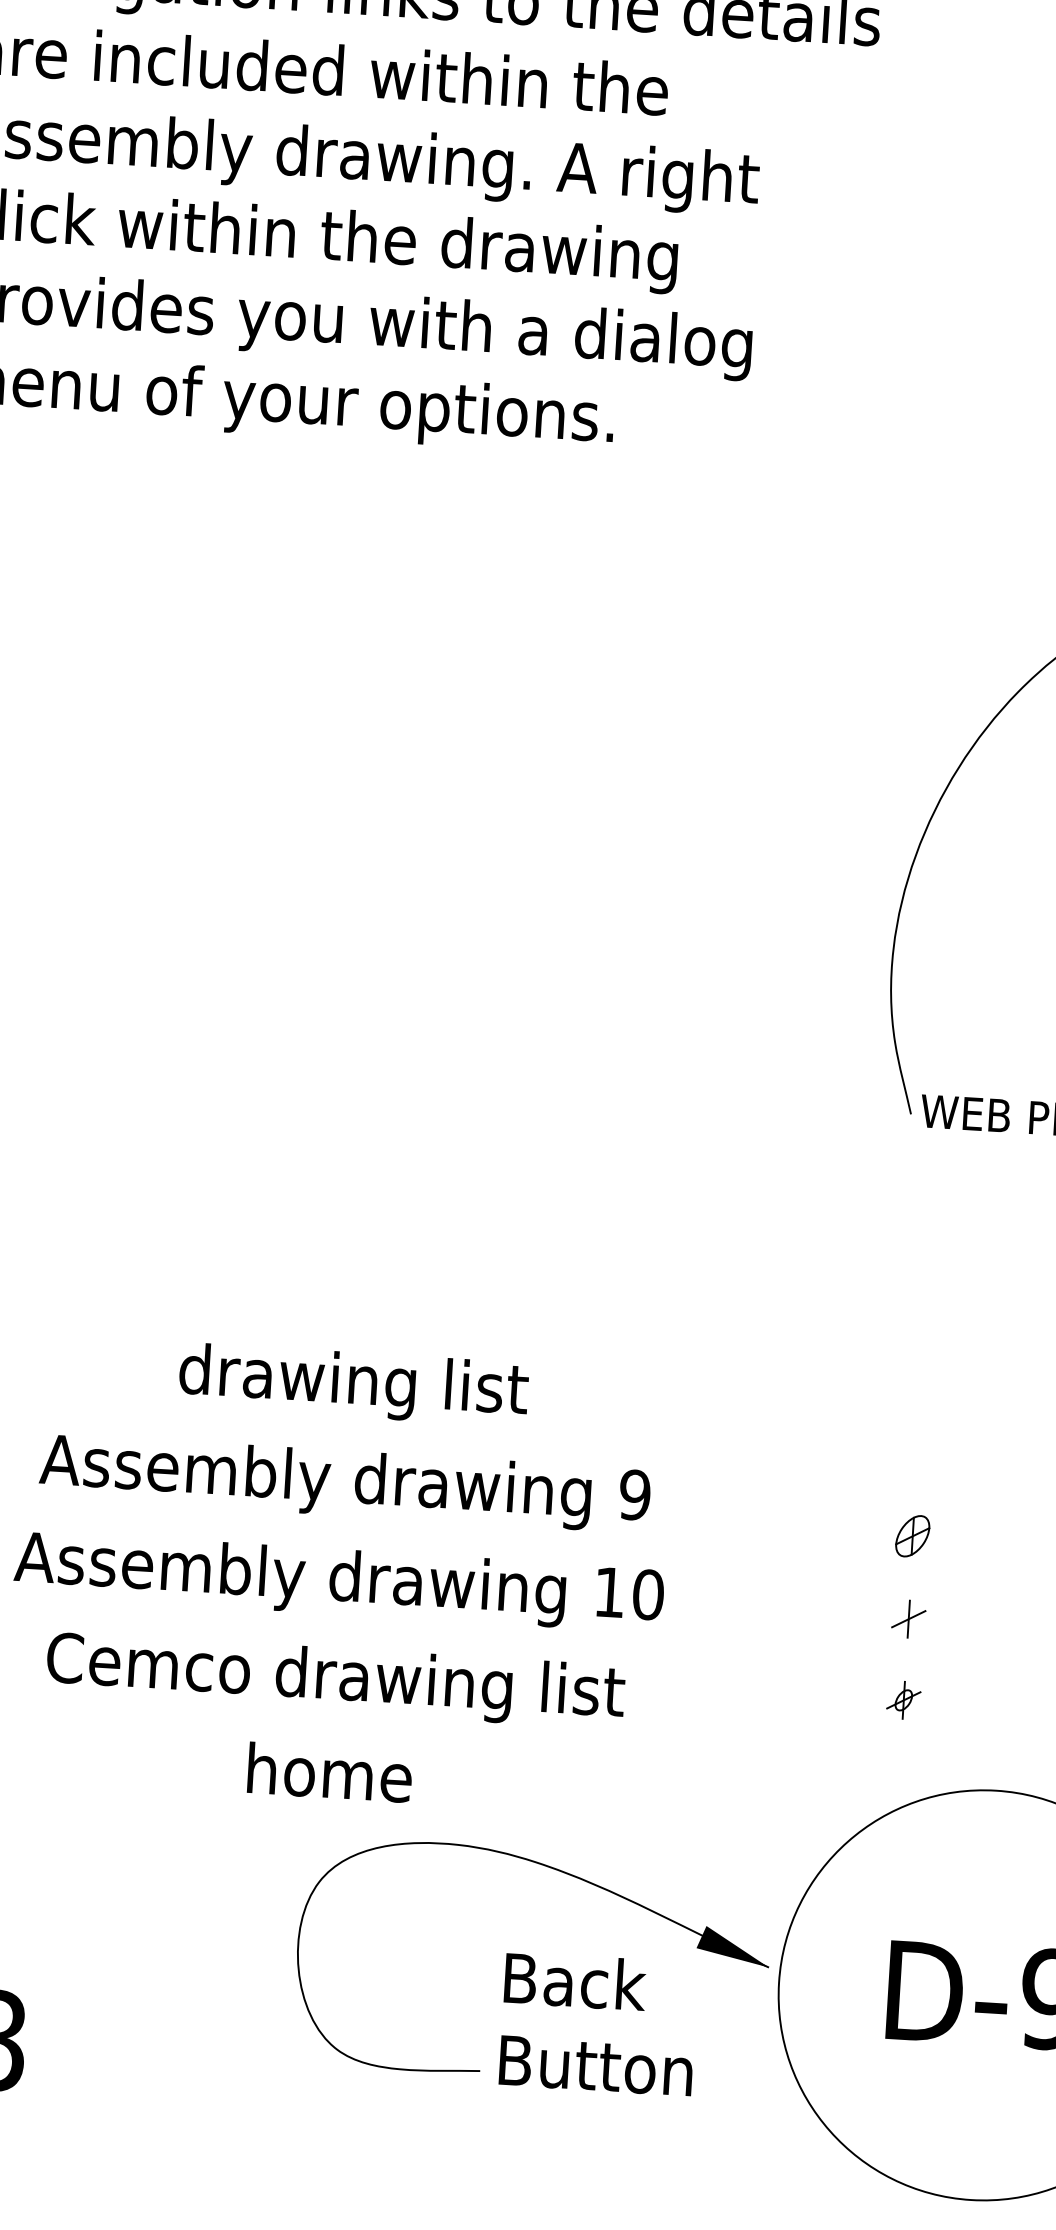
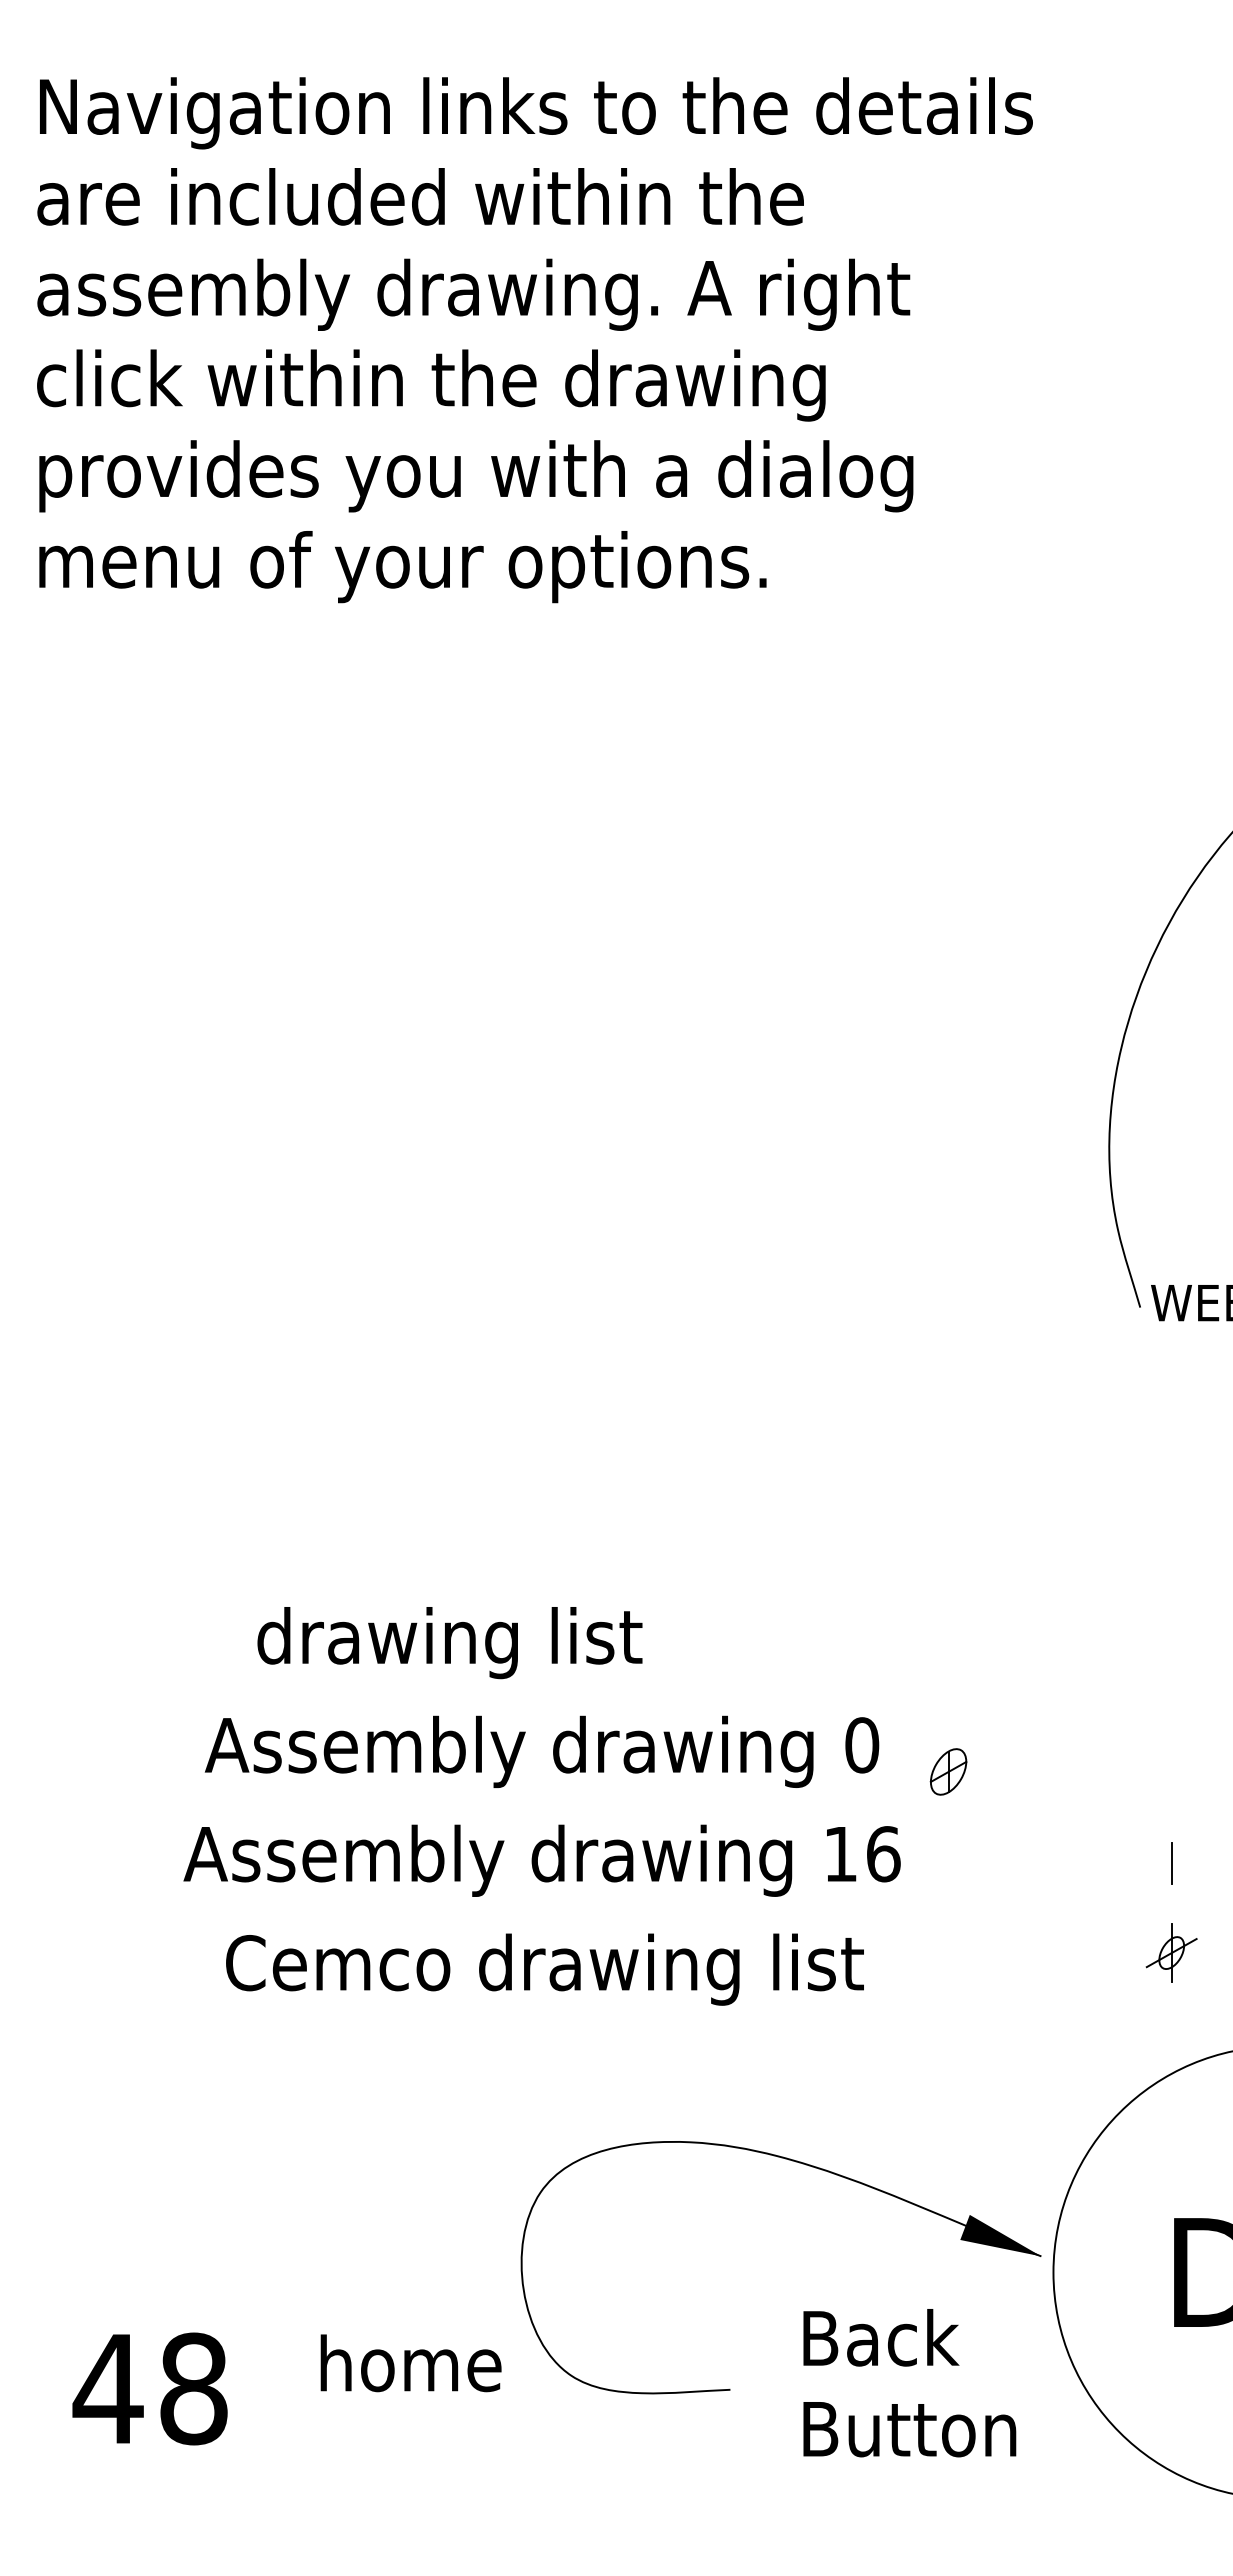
text: (353, 1385) -> (449, 1643), moved
text: (635, 1495) -> (862, 1745), 9 -> 0
part: (912, 1535) -> (948, 1771), moved
text: (648, 1595) -> (883, 1854), 10 -> 16
line: (908, 1619) -> (1171, 1863), removed
part: (903, 1700) -> (1171, 1953), size x1.4
text: (329, 1772) -> (410, 2363), moved
text: (598, 2024) -> (909, 2383), moved

